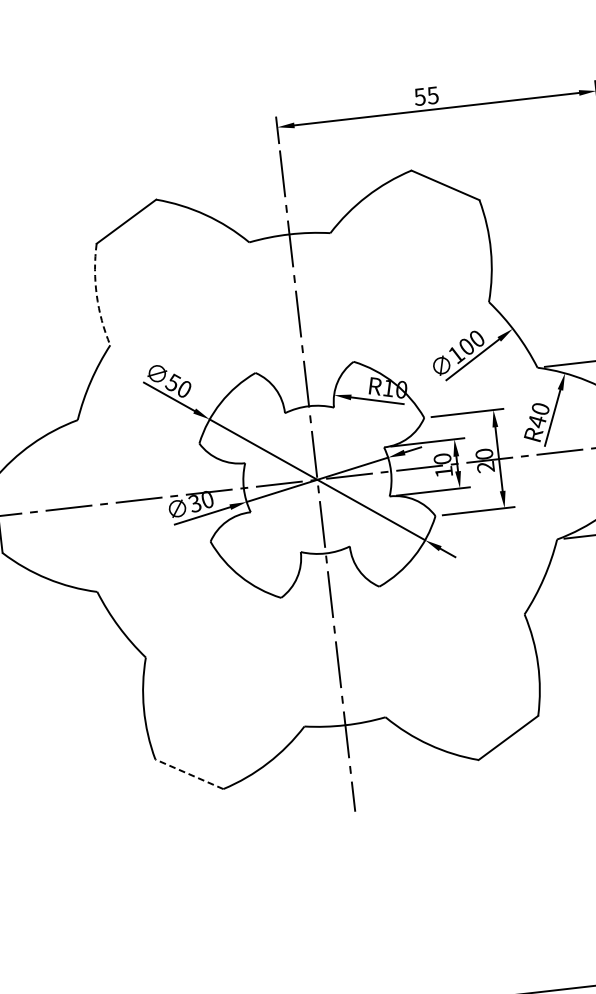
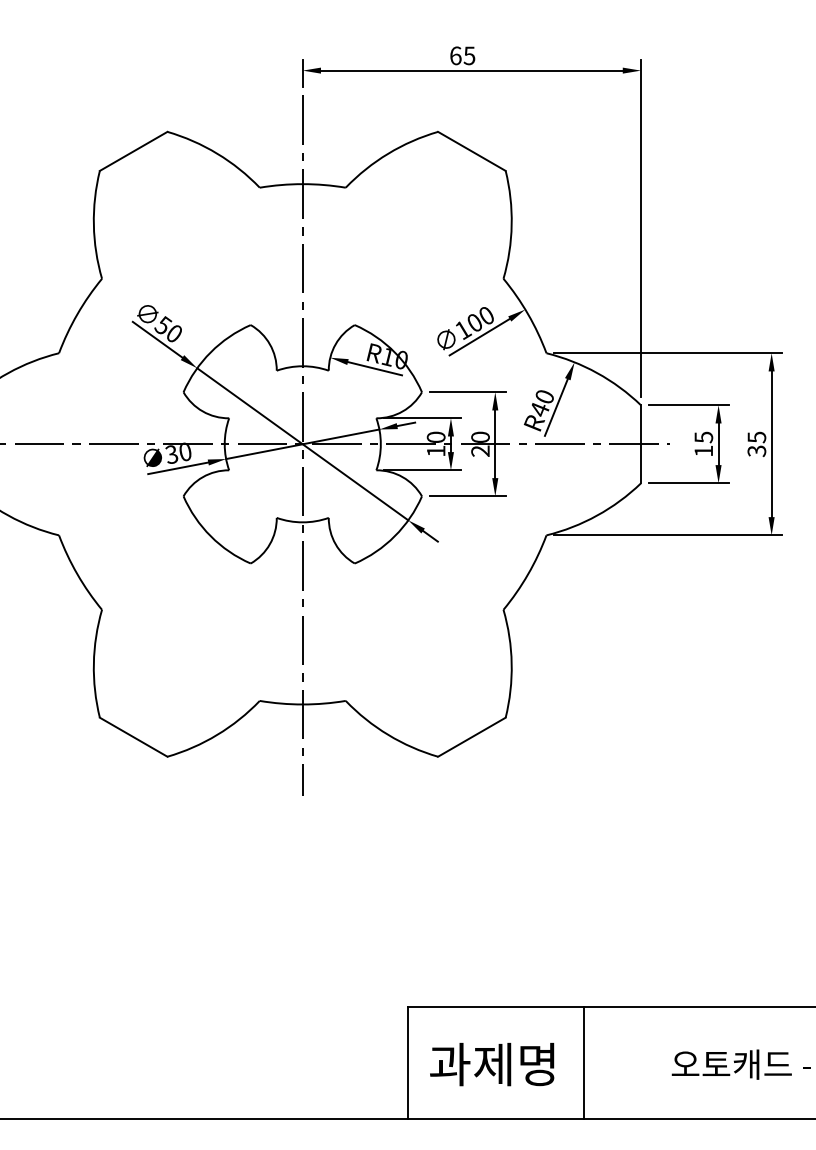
text: (419, 96) -> (455, 55), 55 -> 65
arc: (96, 295) -> (93, 225), dashed -> solid
line: (189, 773) -> (133, 736), dashed -> solid

